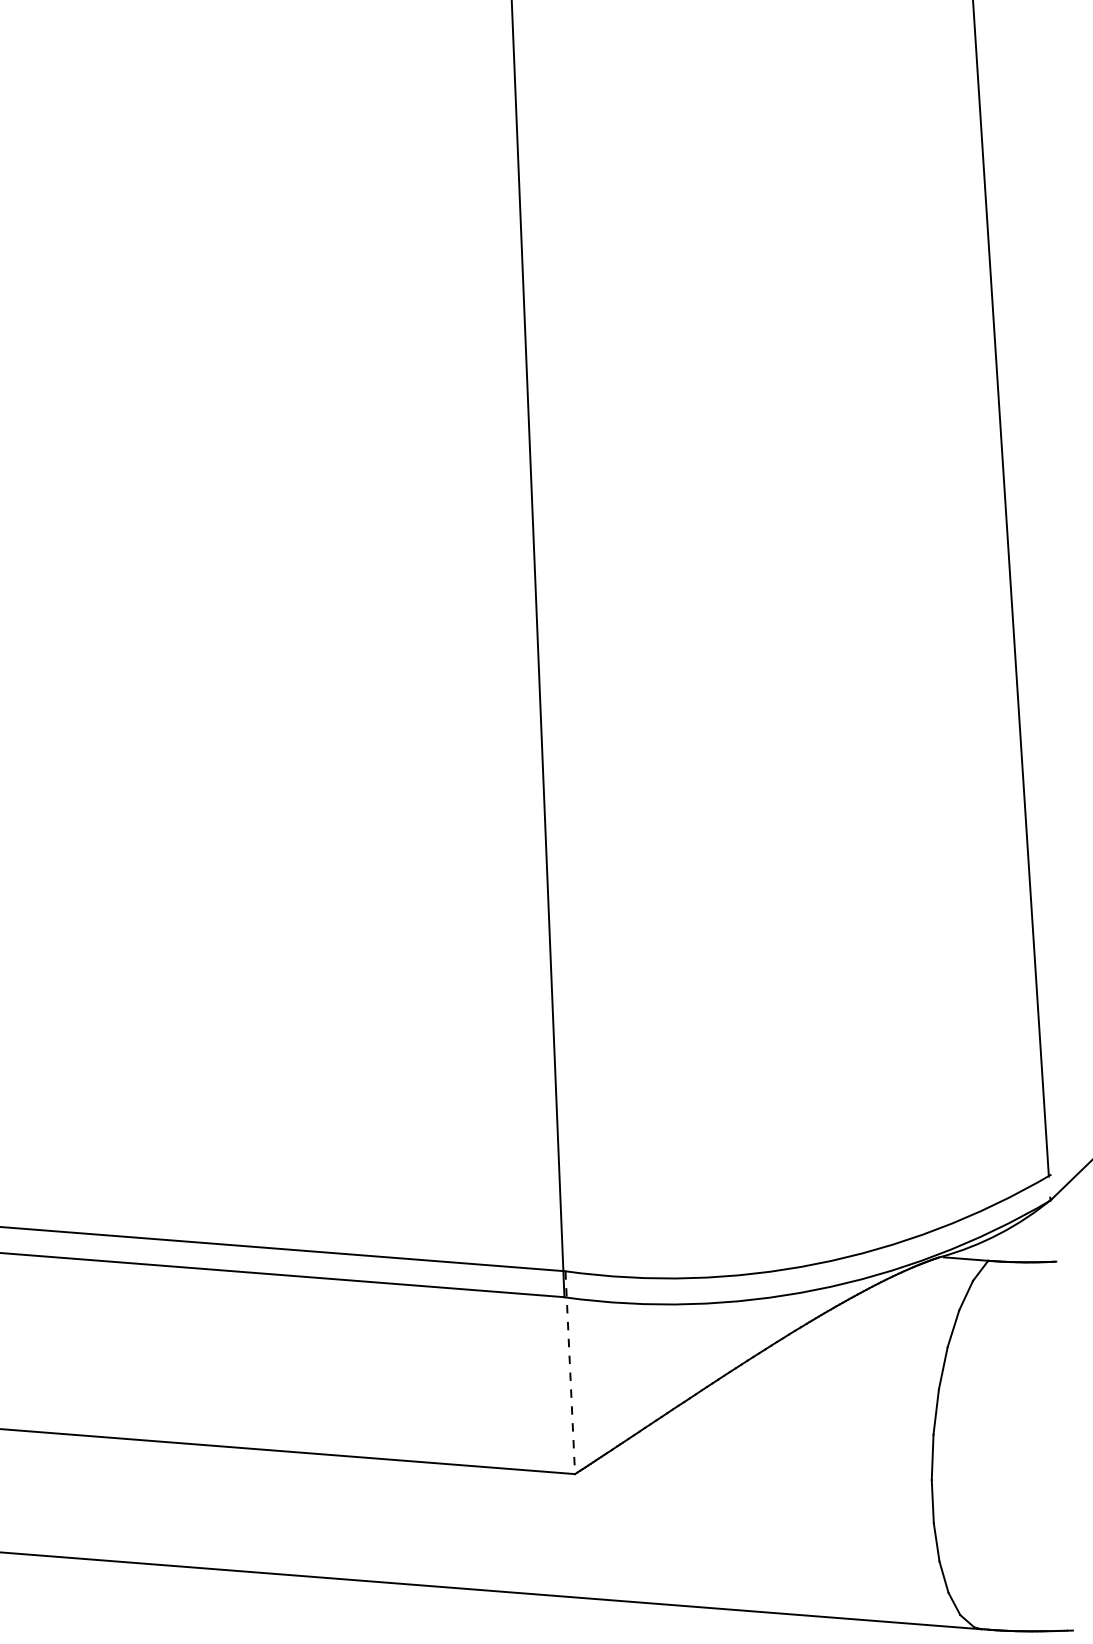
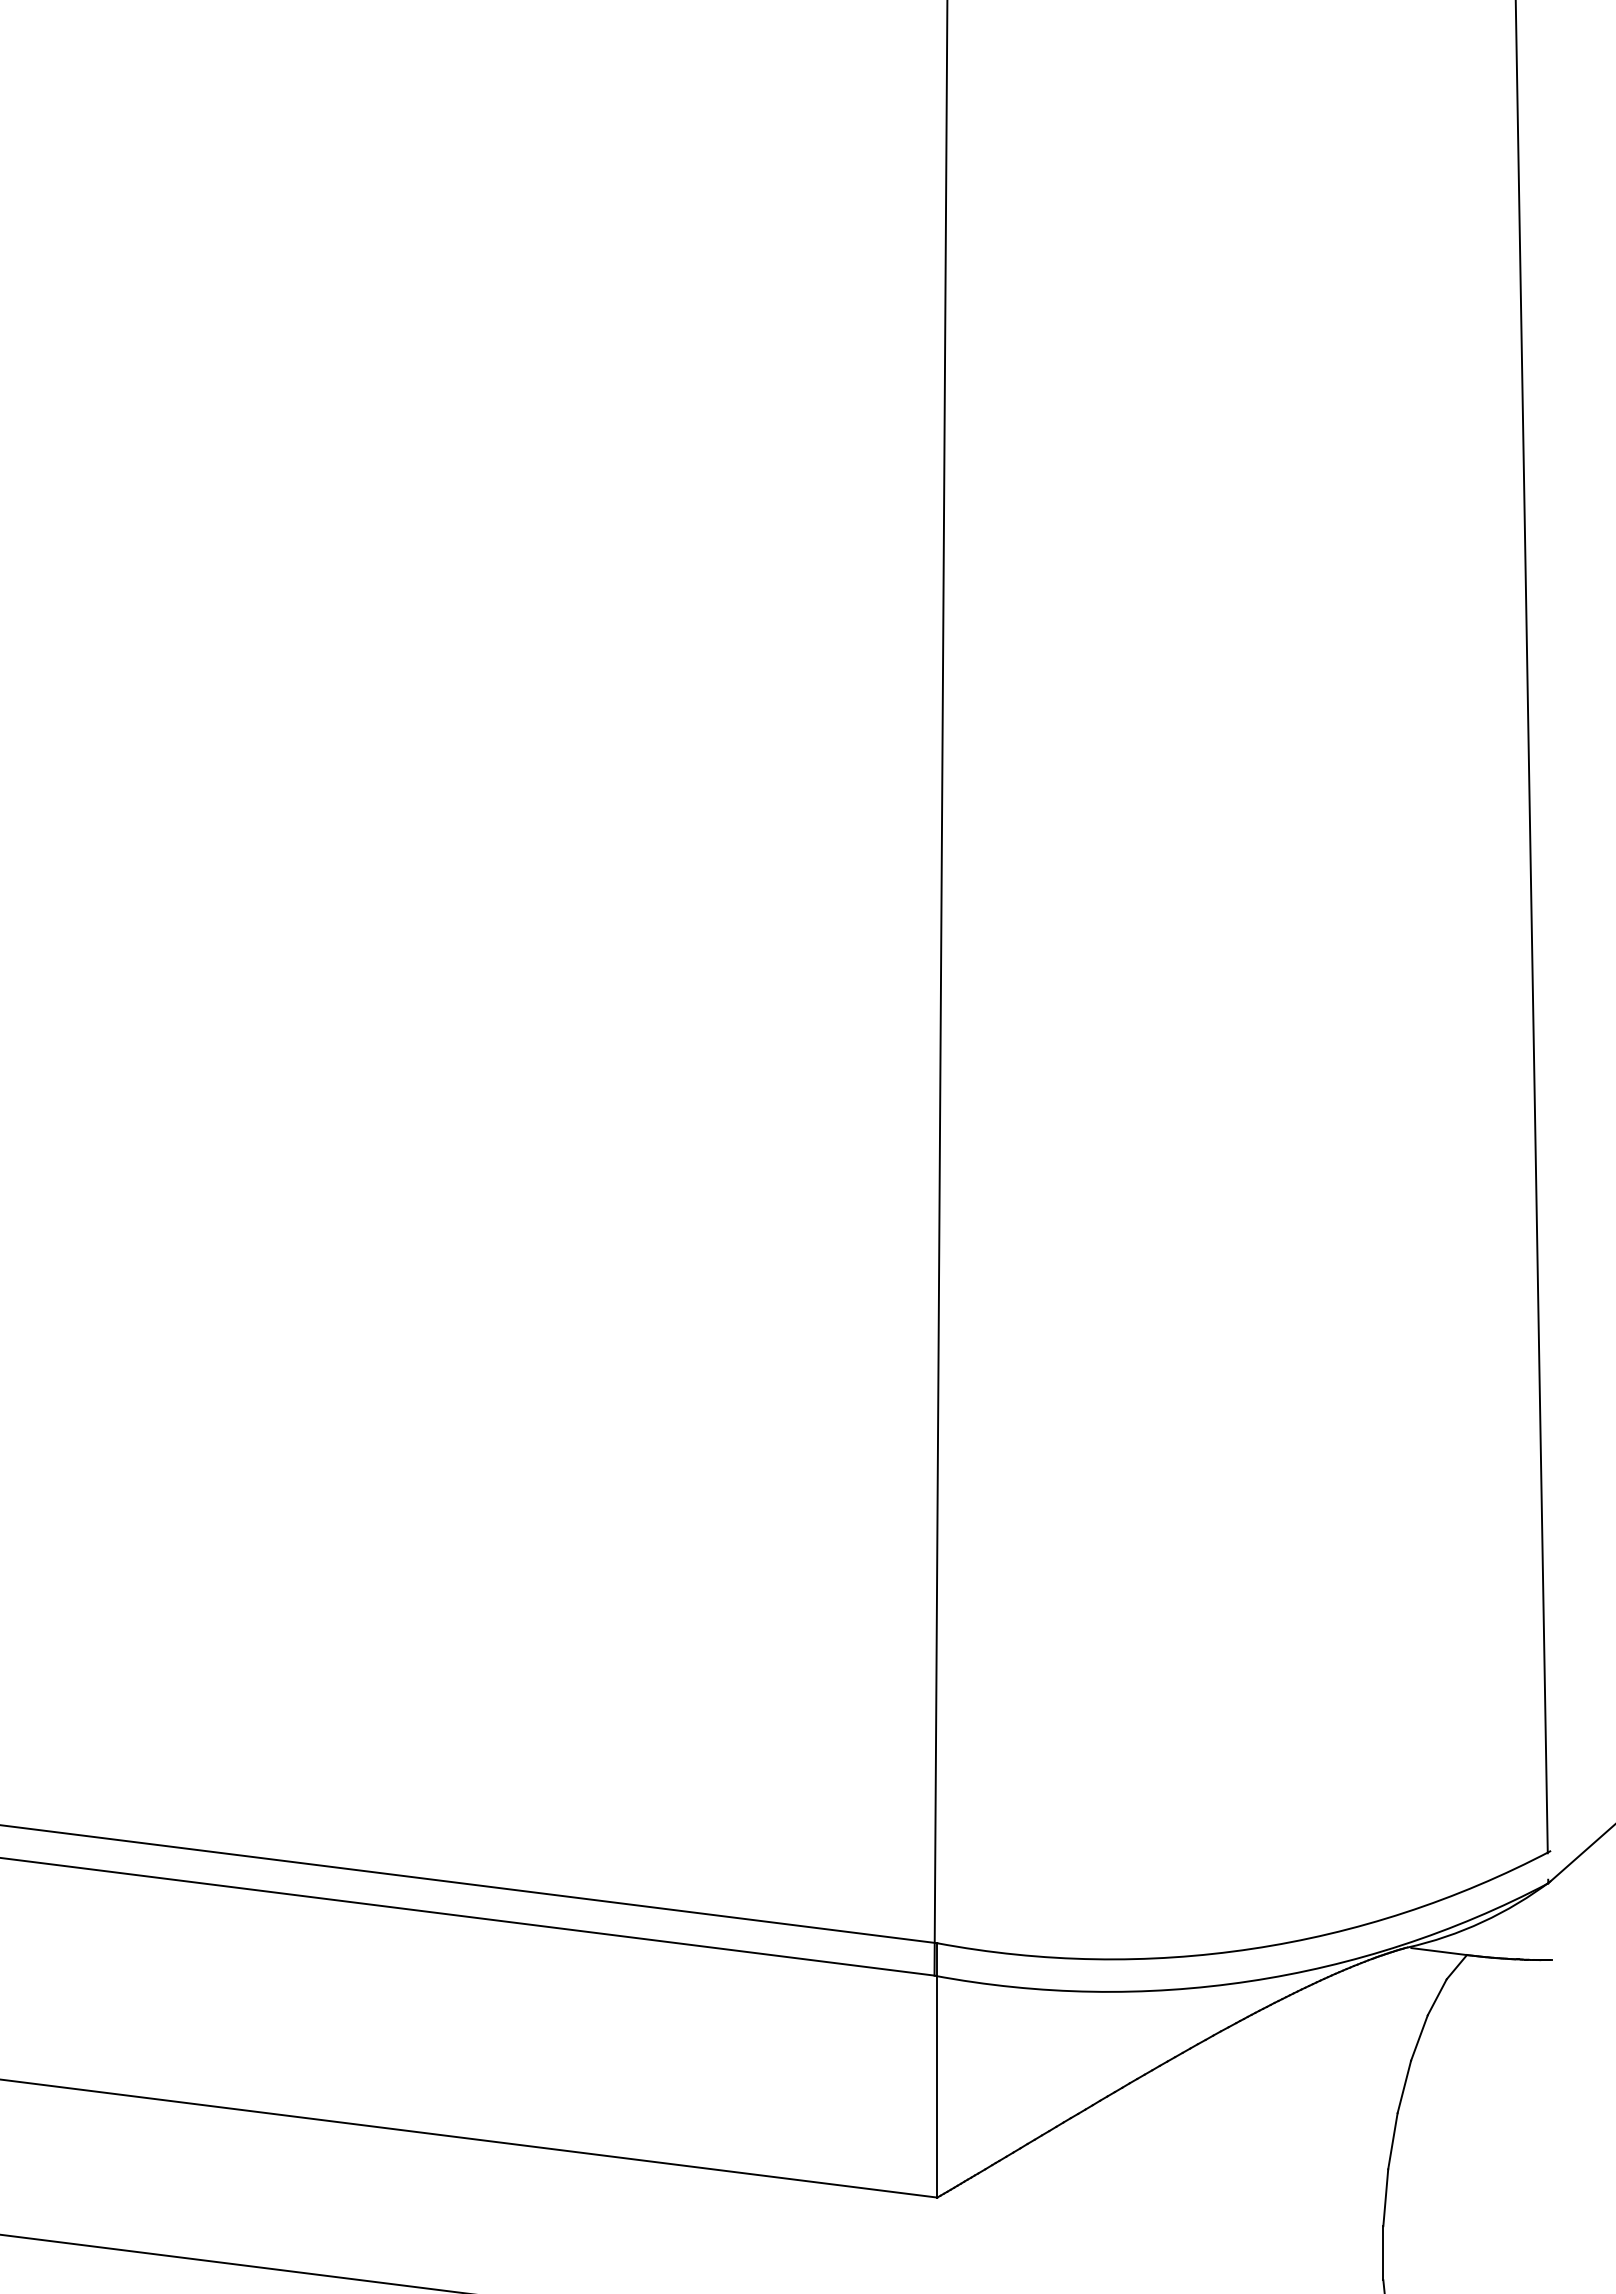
line: (570, 1372) -> (937, 2070), dashed -> solid

